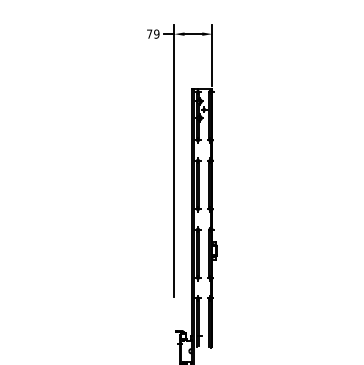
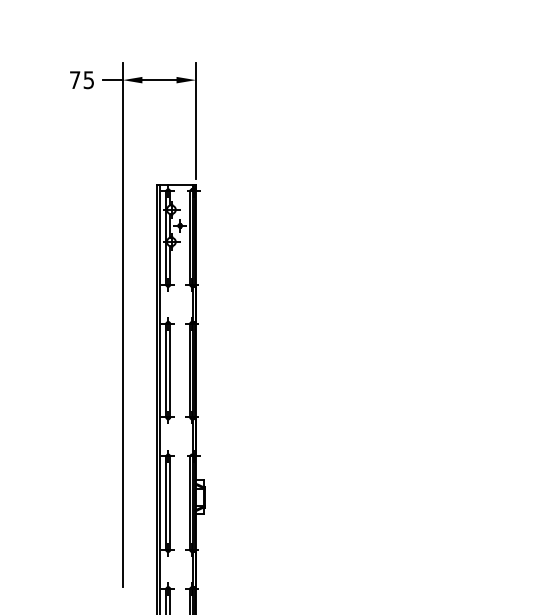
text: (156, 33) -> (88, 78), 79 -> 75

